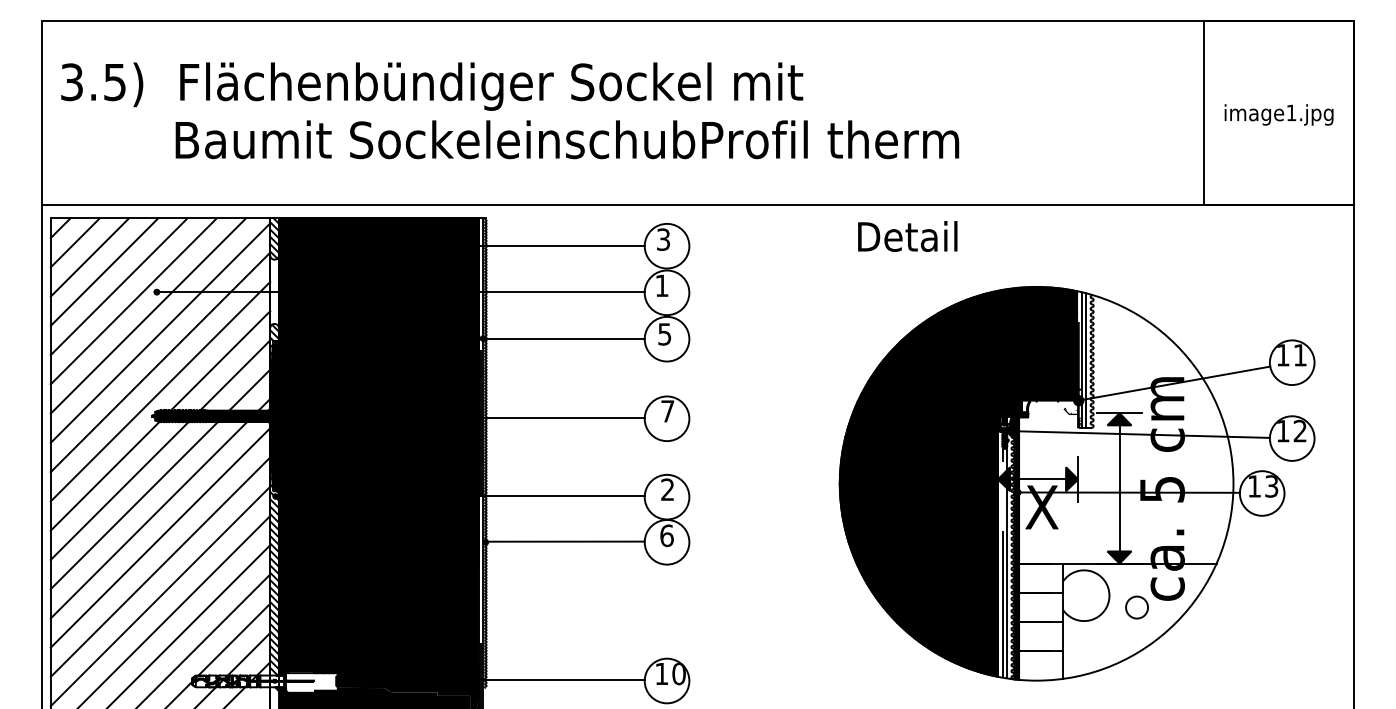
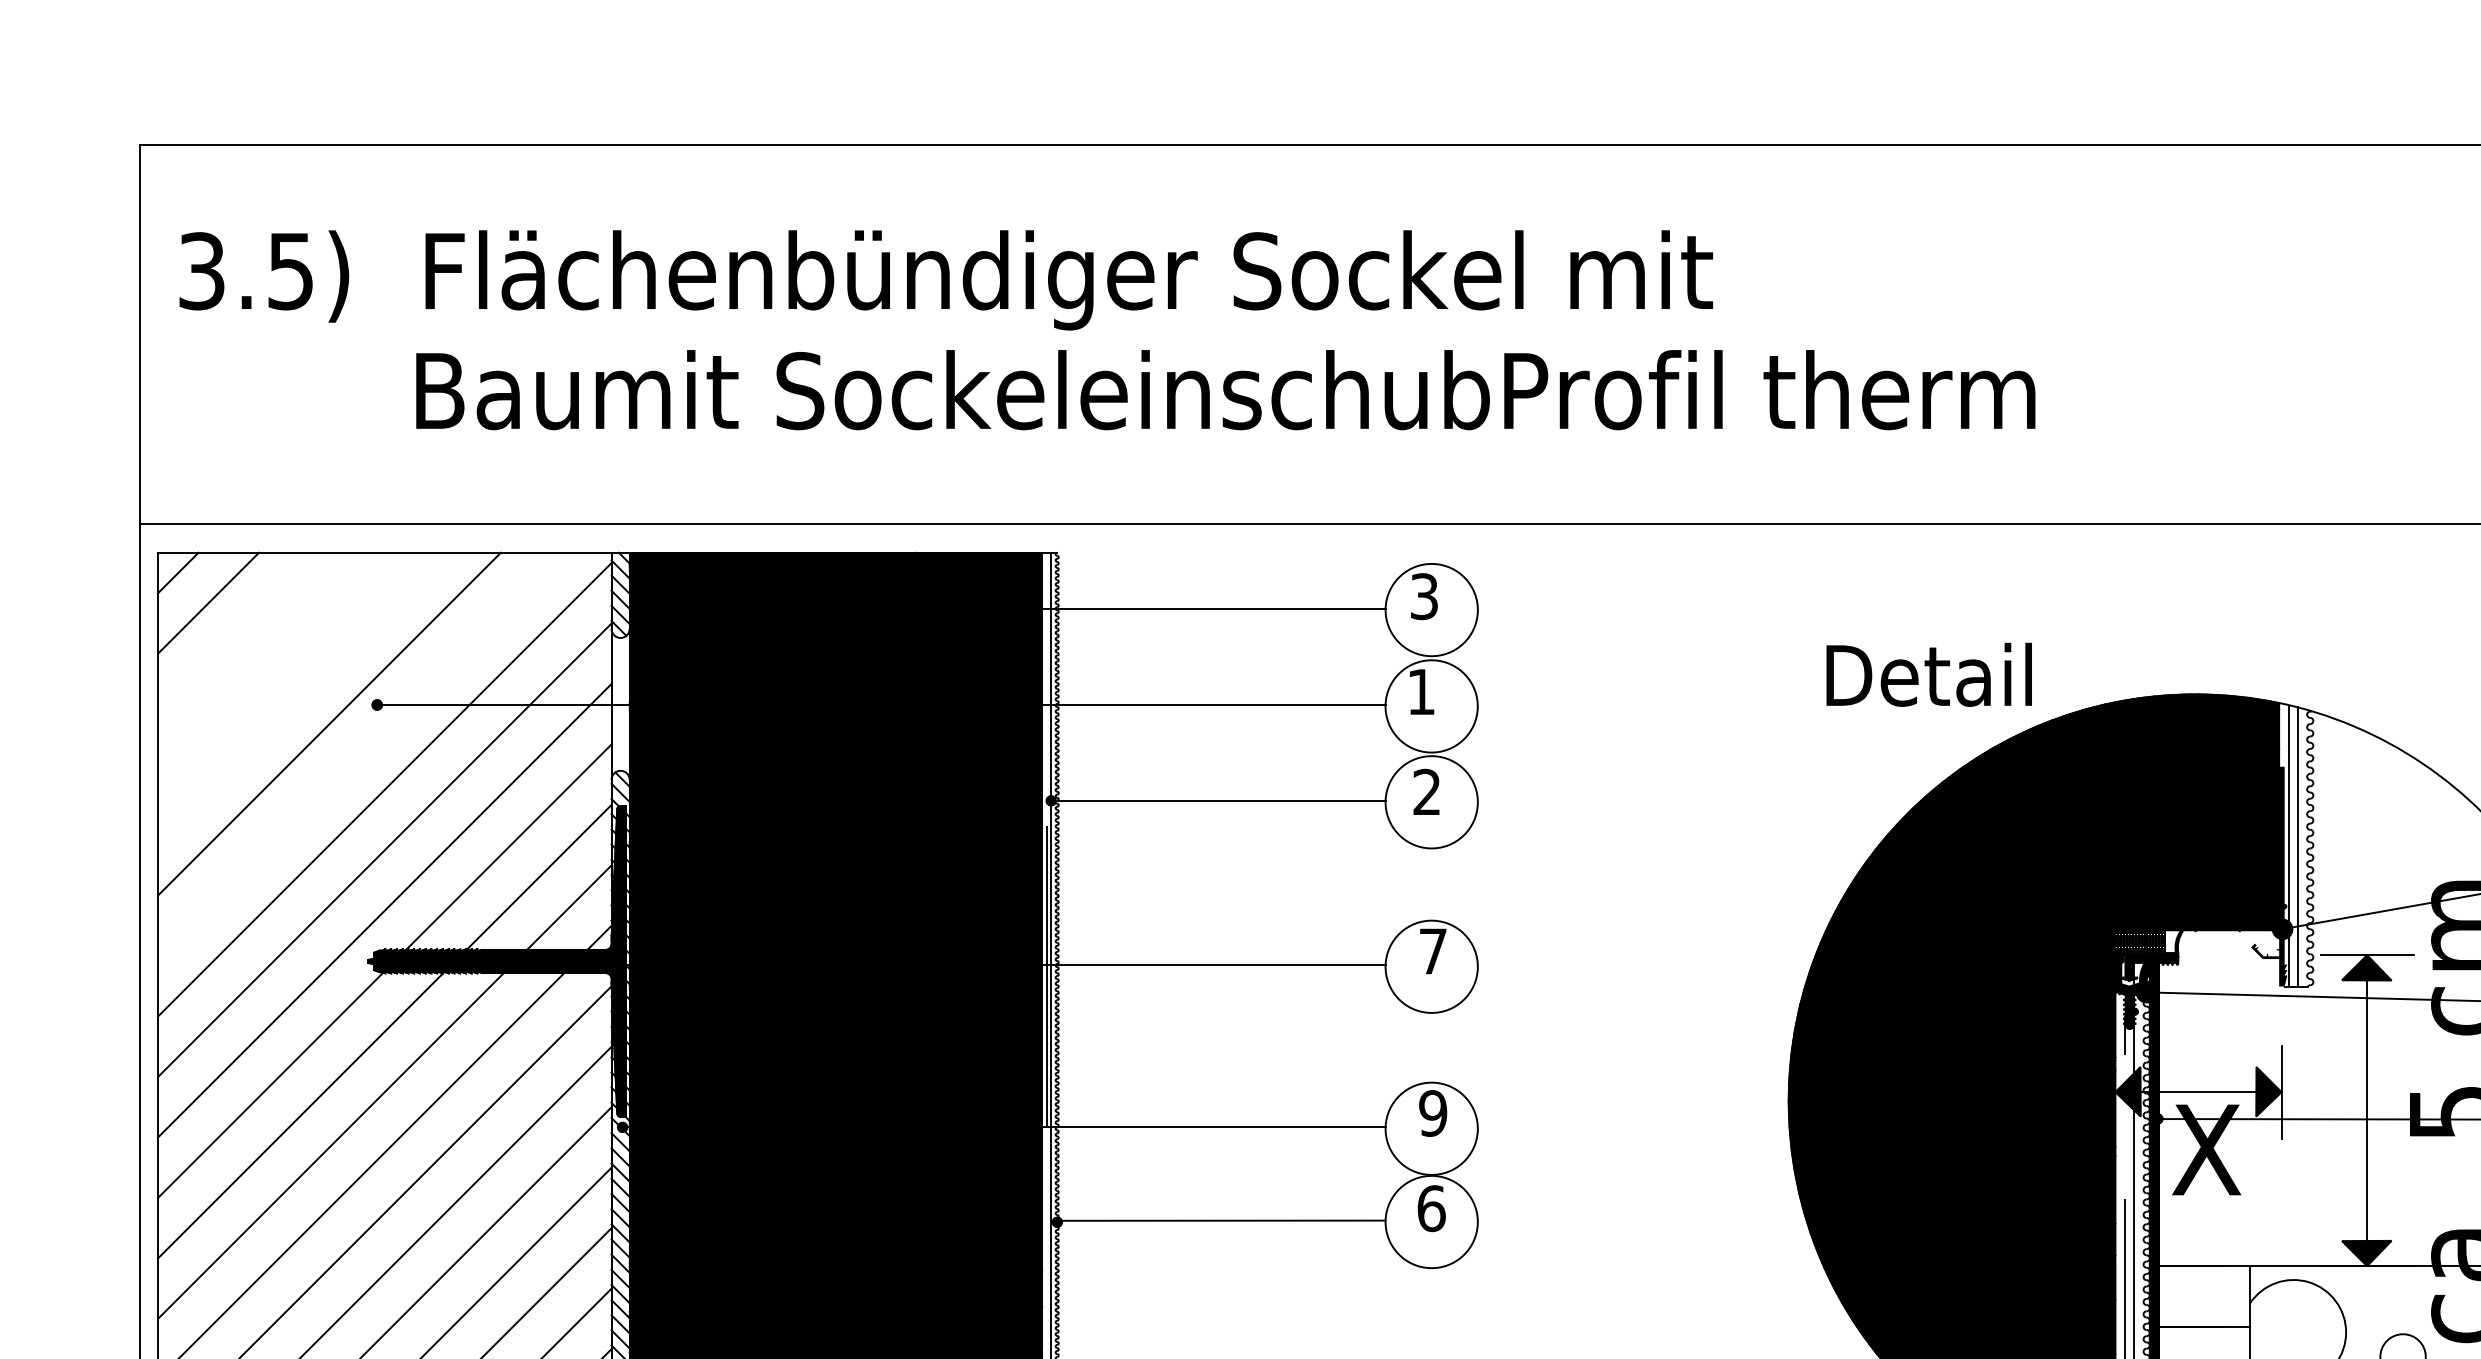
text: (907, 236) -> (1928, 674), moved
line: (89, 257) -> (238, 633), removed
line: (104, 271) -> (269, 662), removed
line: (118, 286) -> (297, 693), removed
line: (147, 315) -> (357, 753), removed
text: (664, 334) -> (1426, 792), 5 -> 2
text: (667, 489) -> (1432, 1112), 2 -> 9

